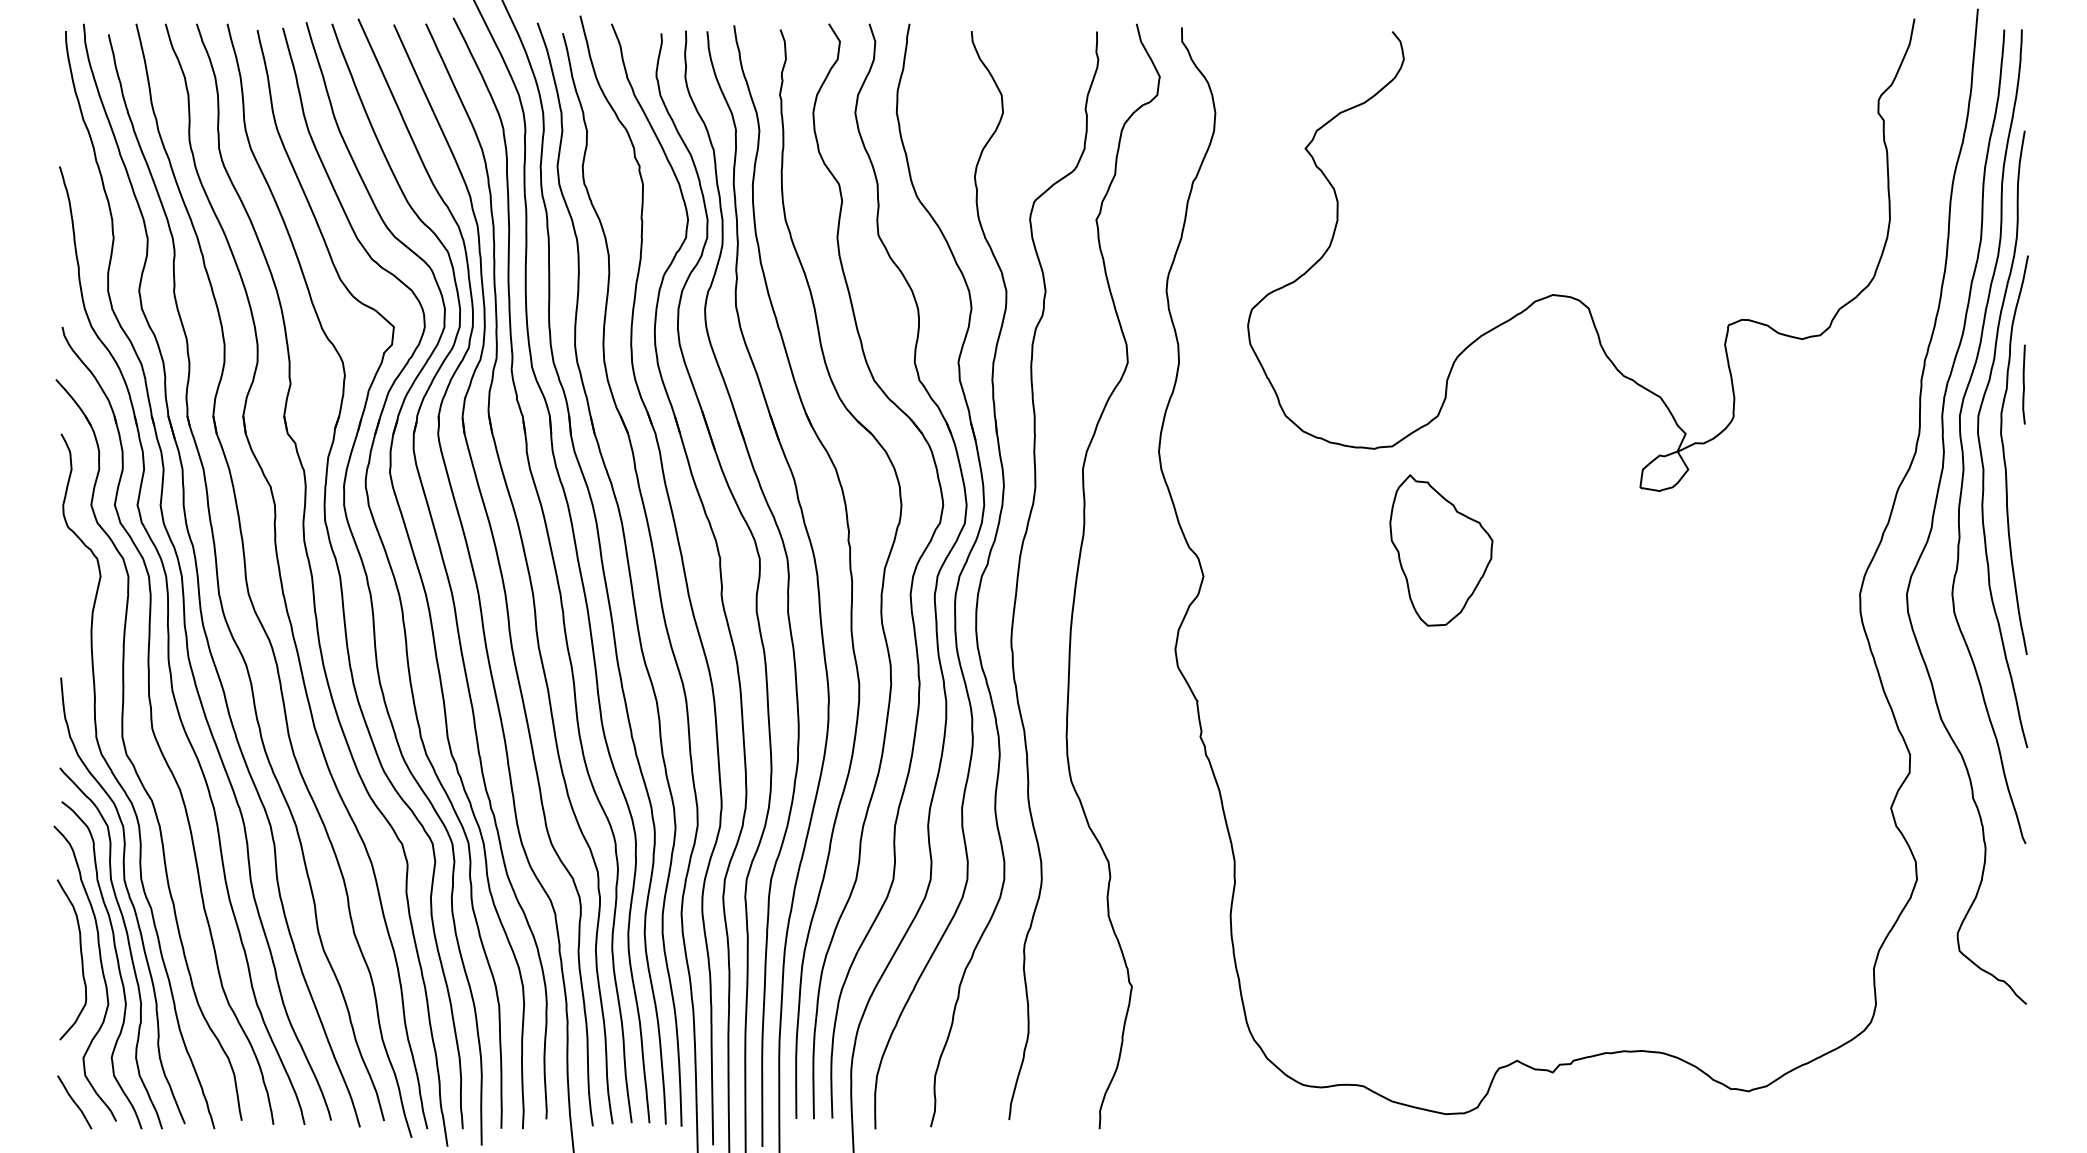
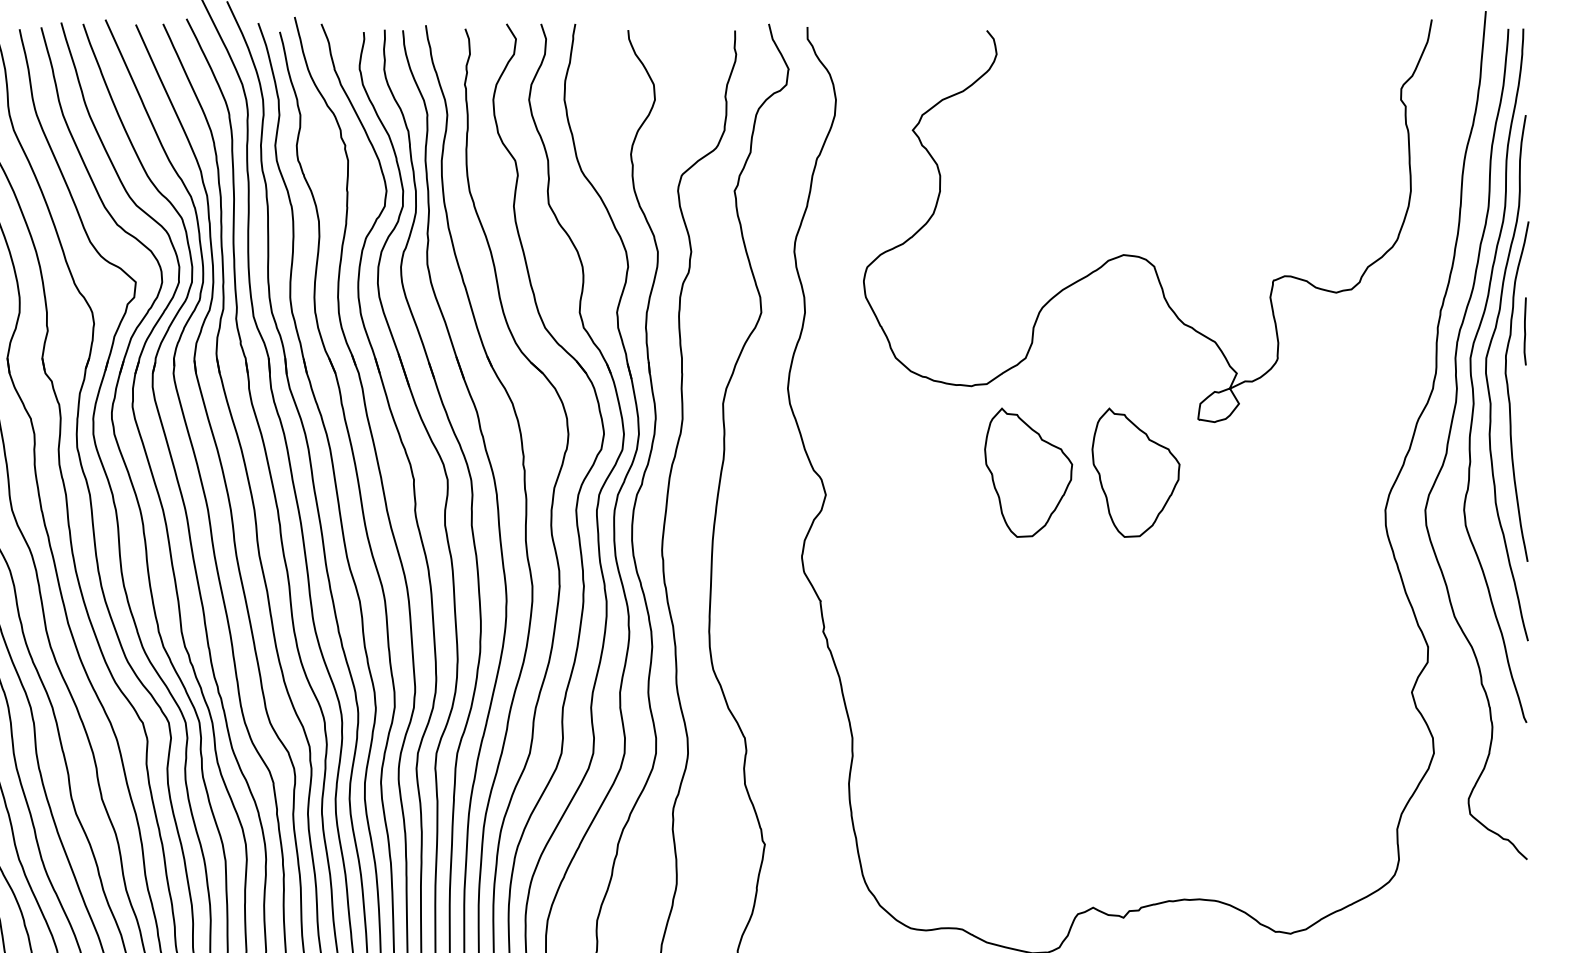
part: (1567, 550) -> (1136, 472), added

